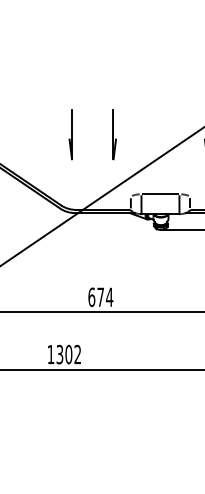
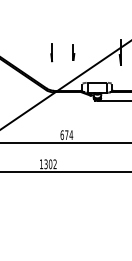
part: (70, 134) -> (51, 52), size x0.7
part: (113, 134) -> (73, 52), size x0.6

